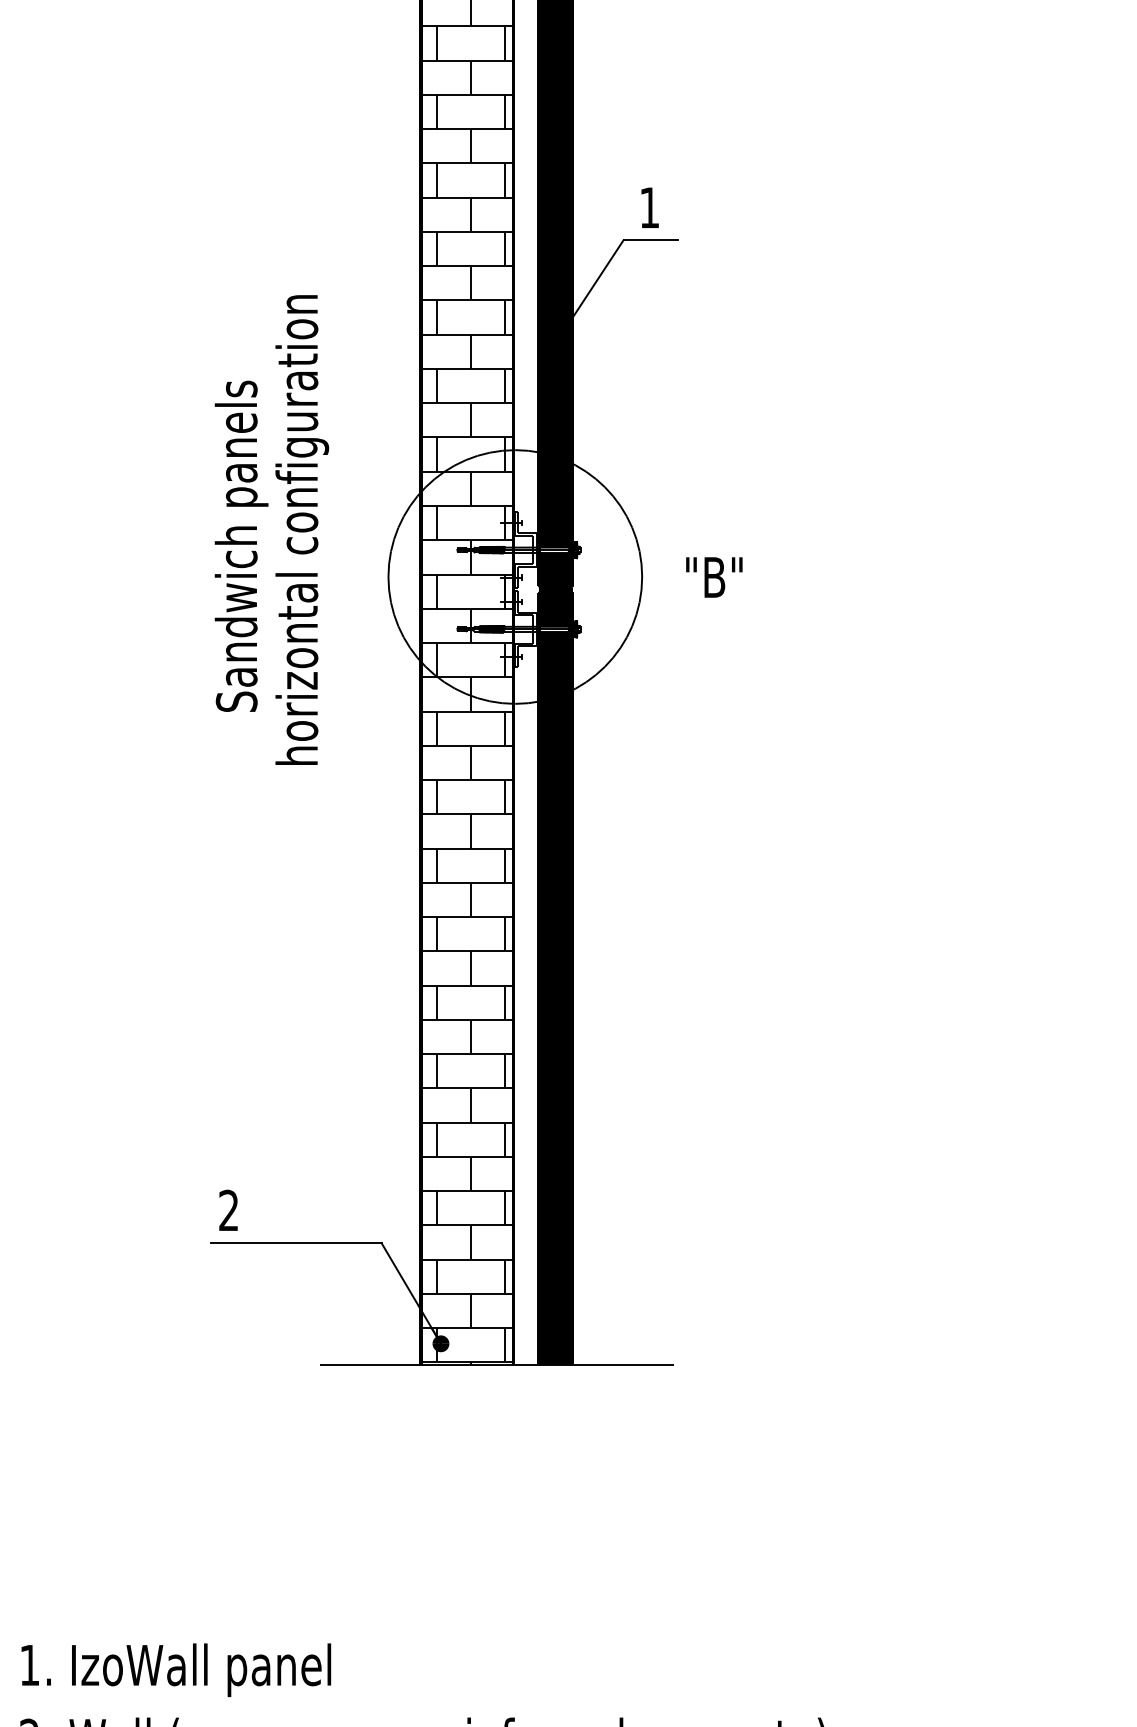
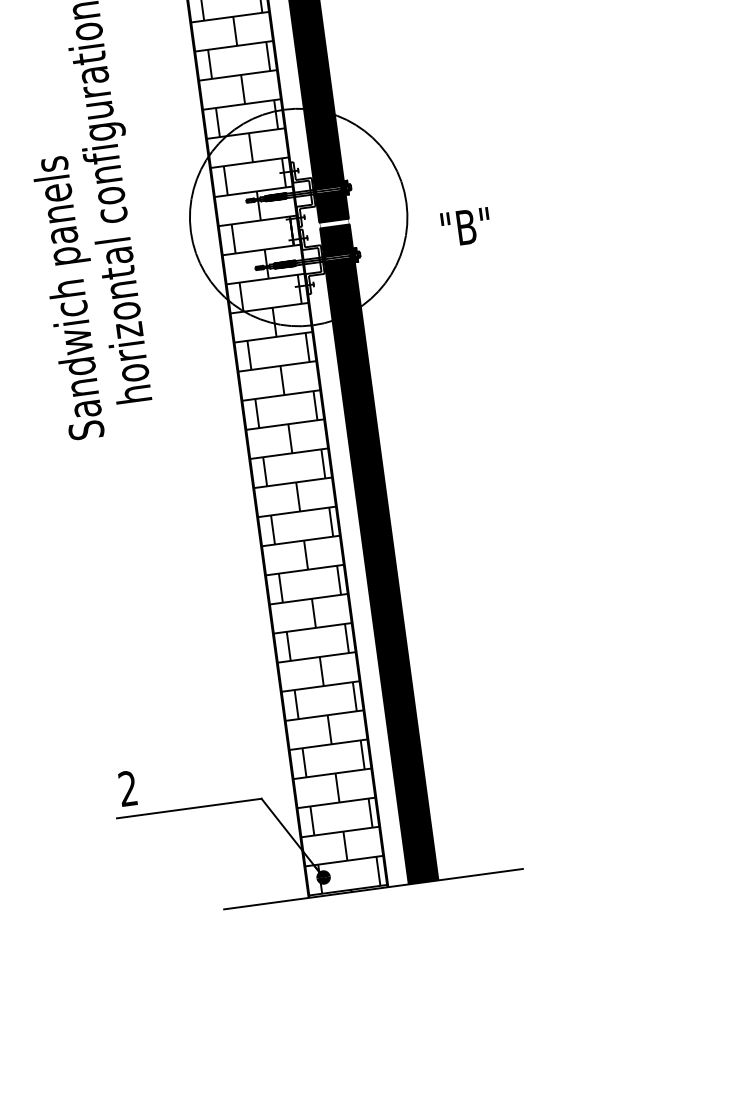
text: (241, 545) -> (72, 296), moved
text: (714, 577) -> (466, 227), moved
fill: (555, 589) -> (334, 223), removed

